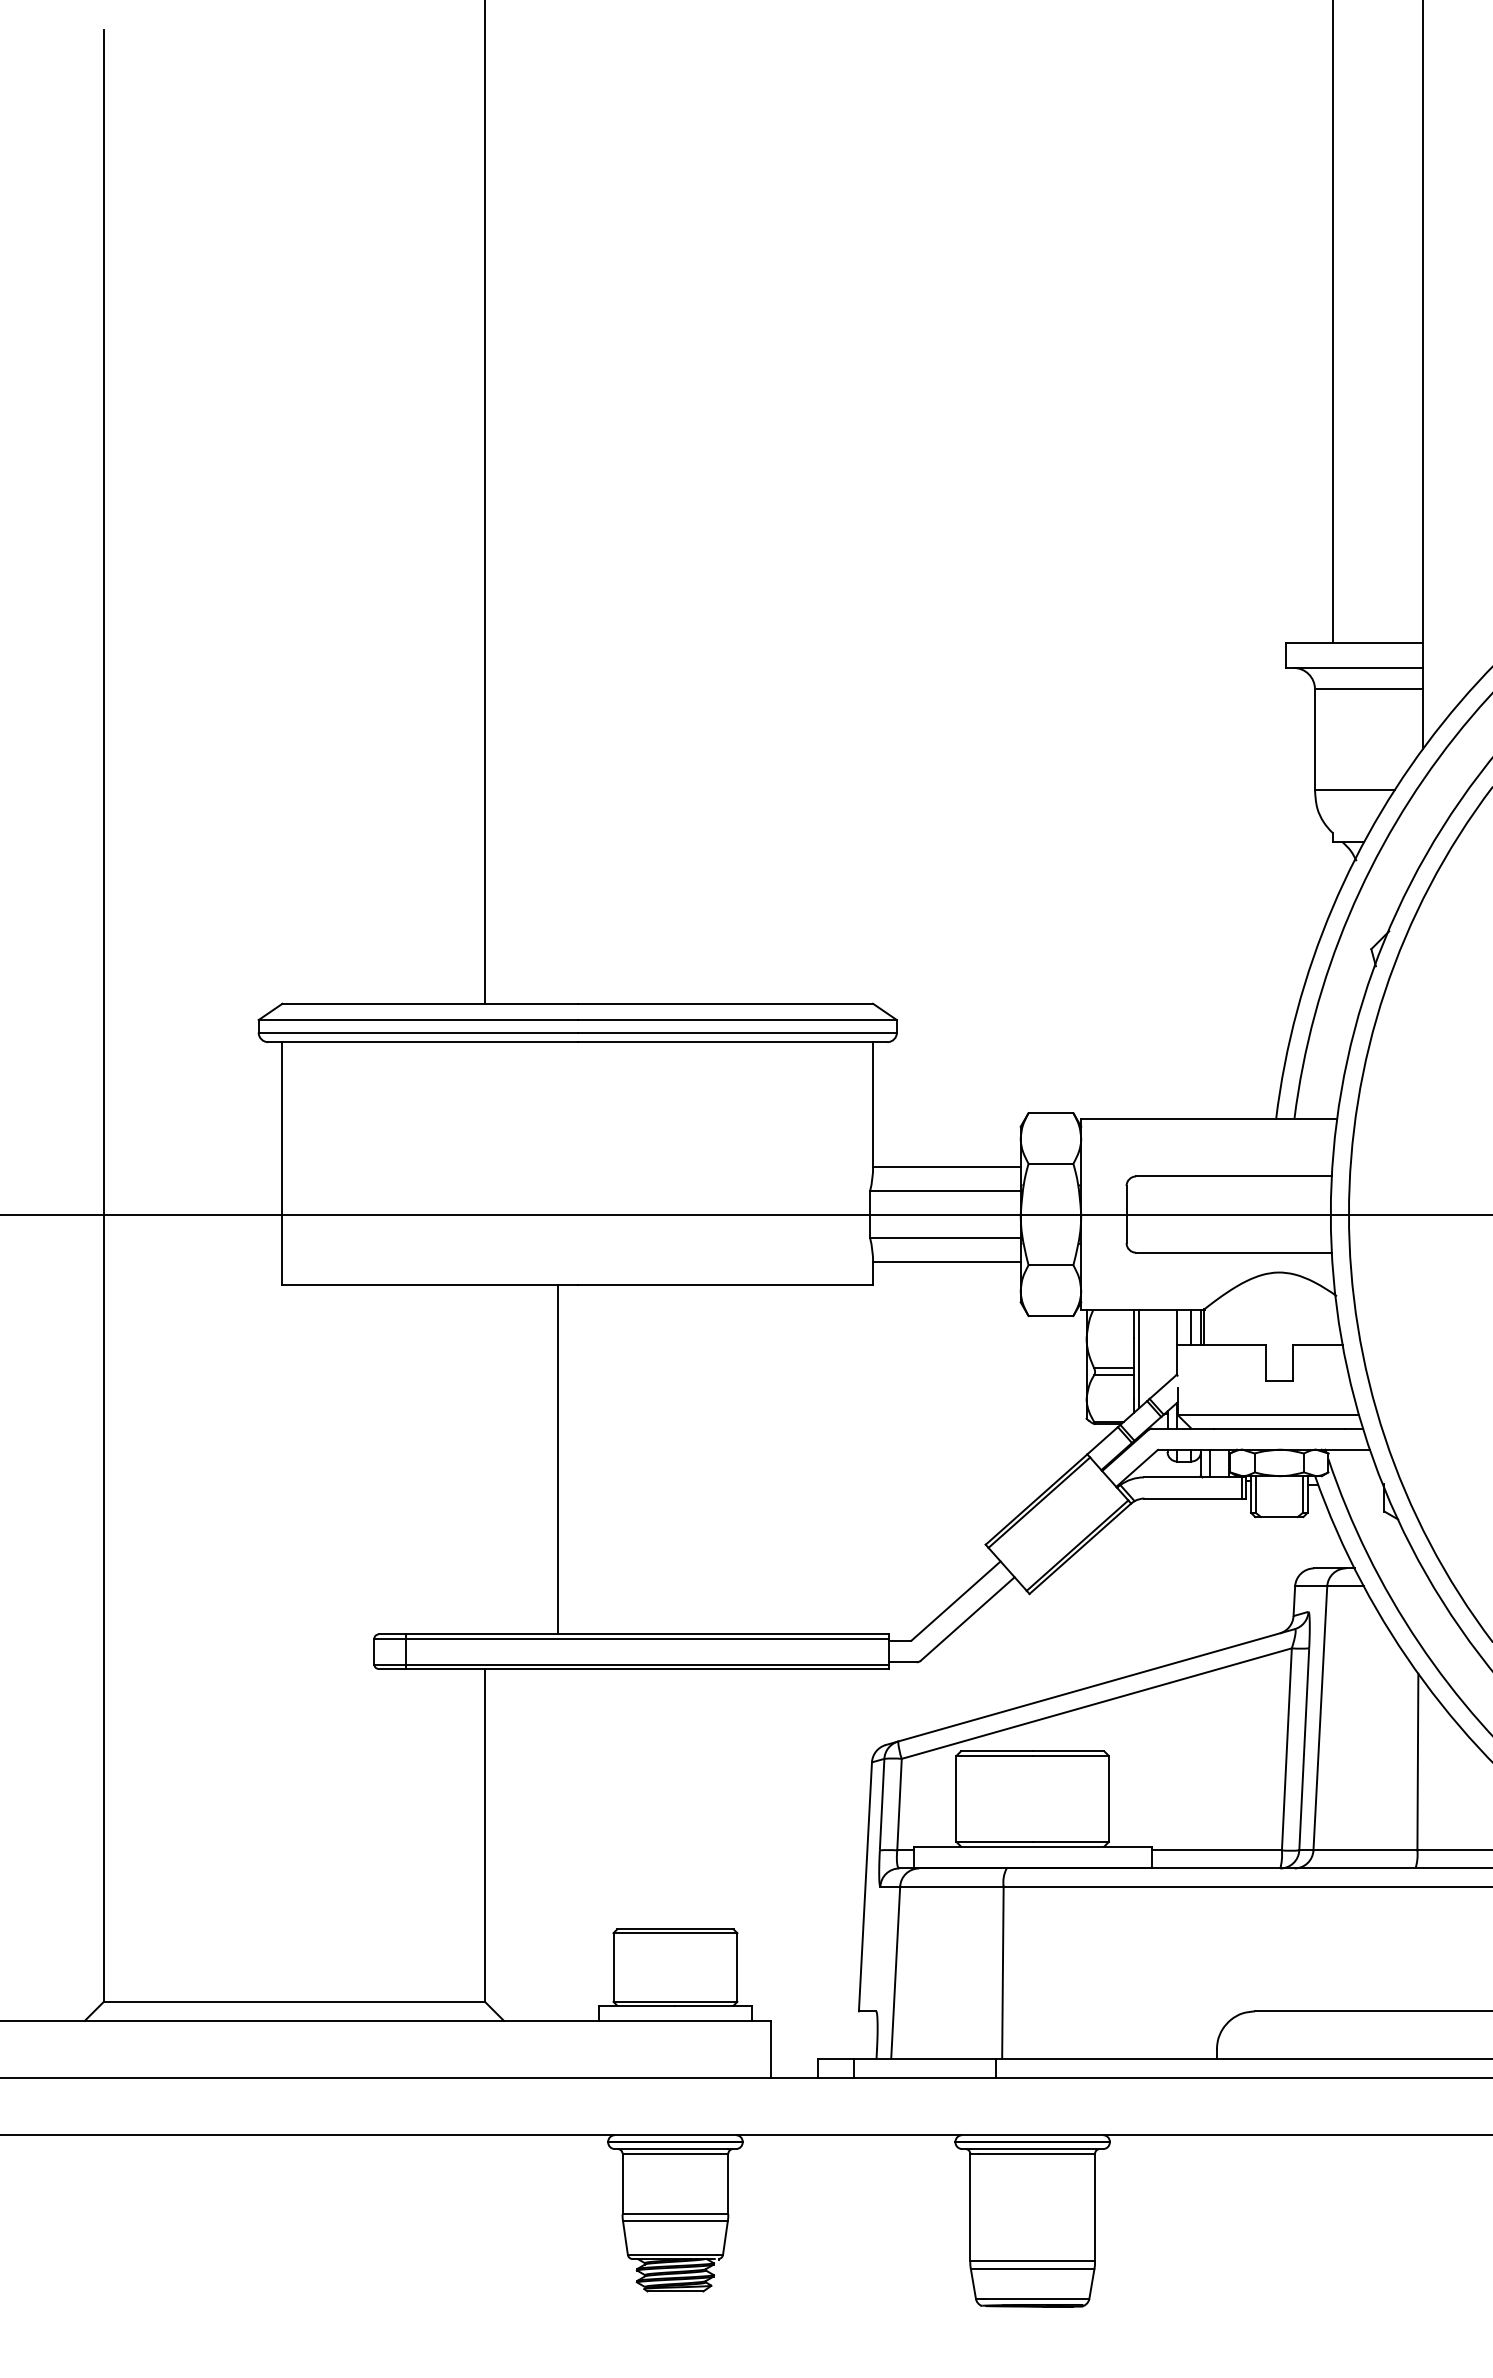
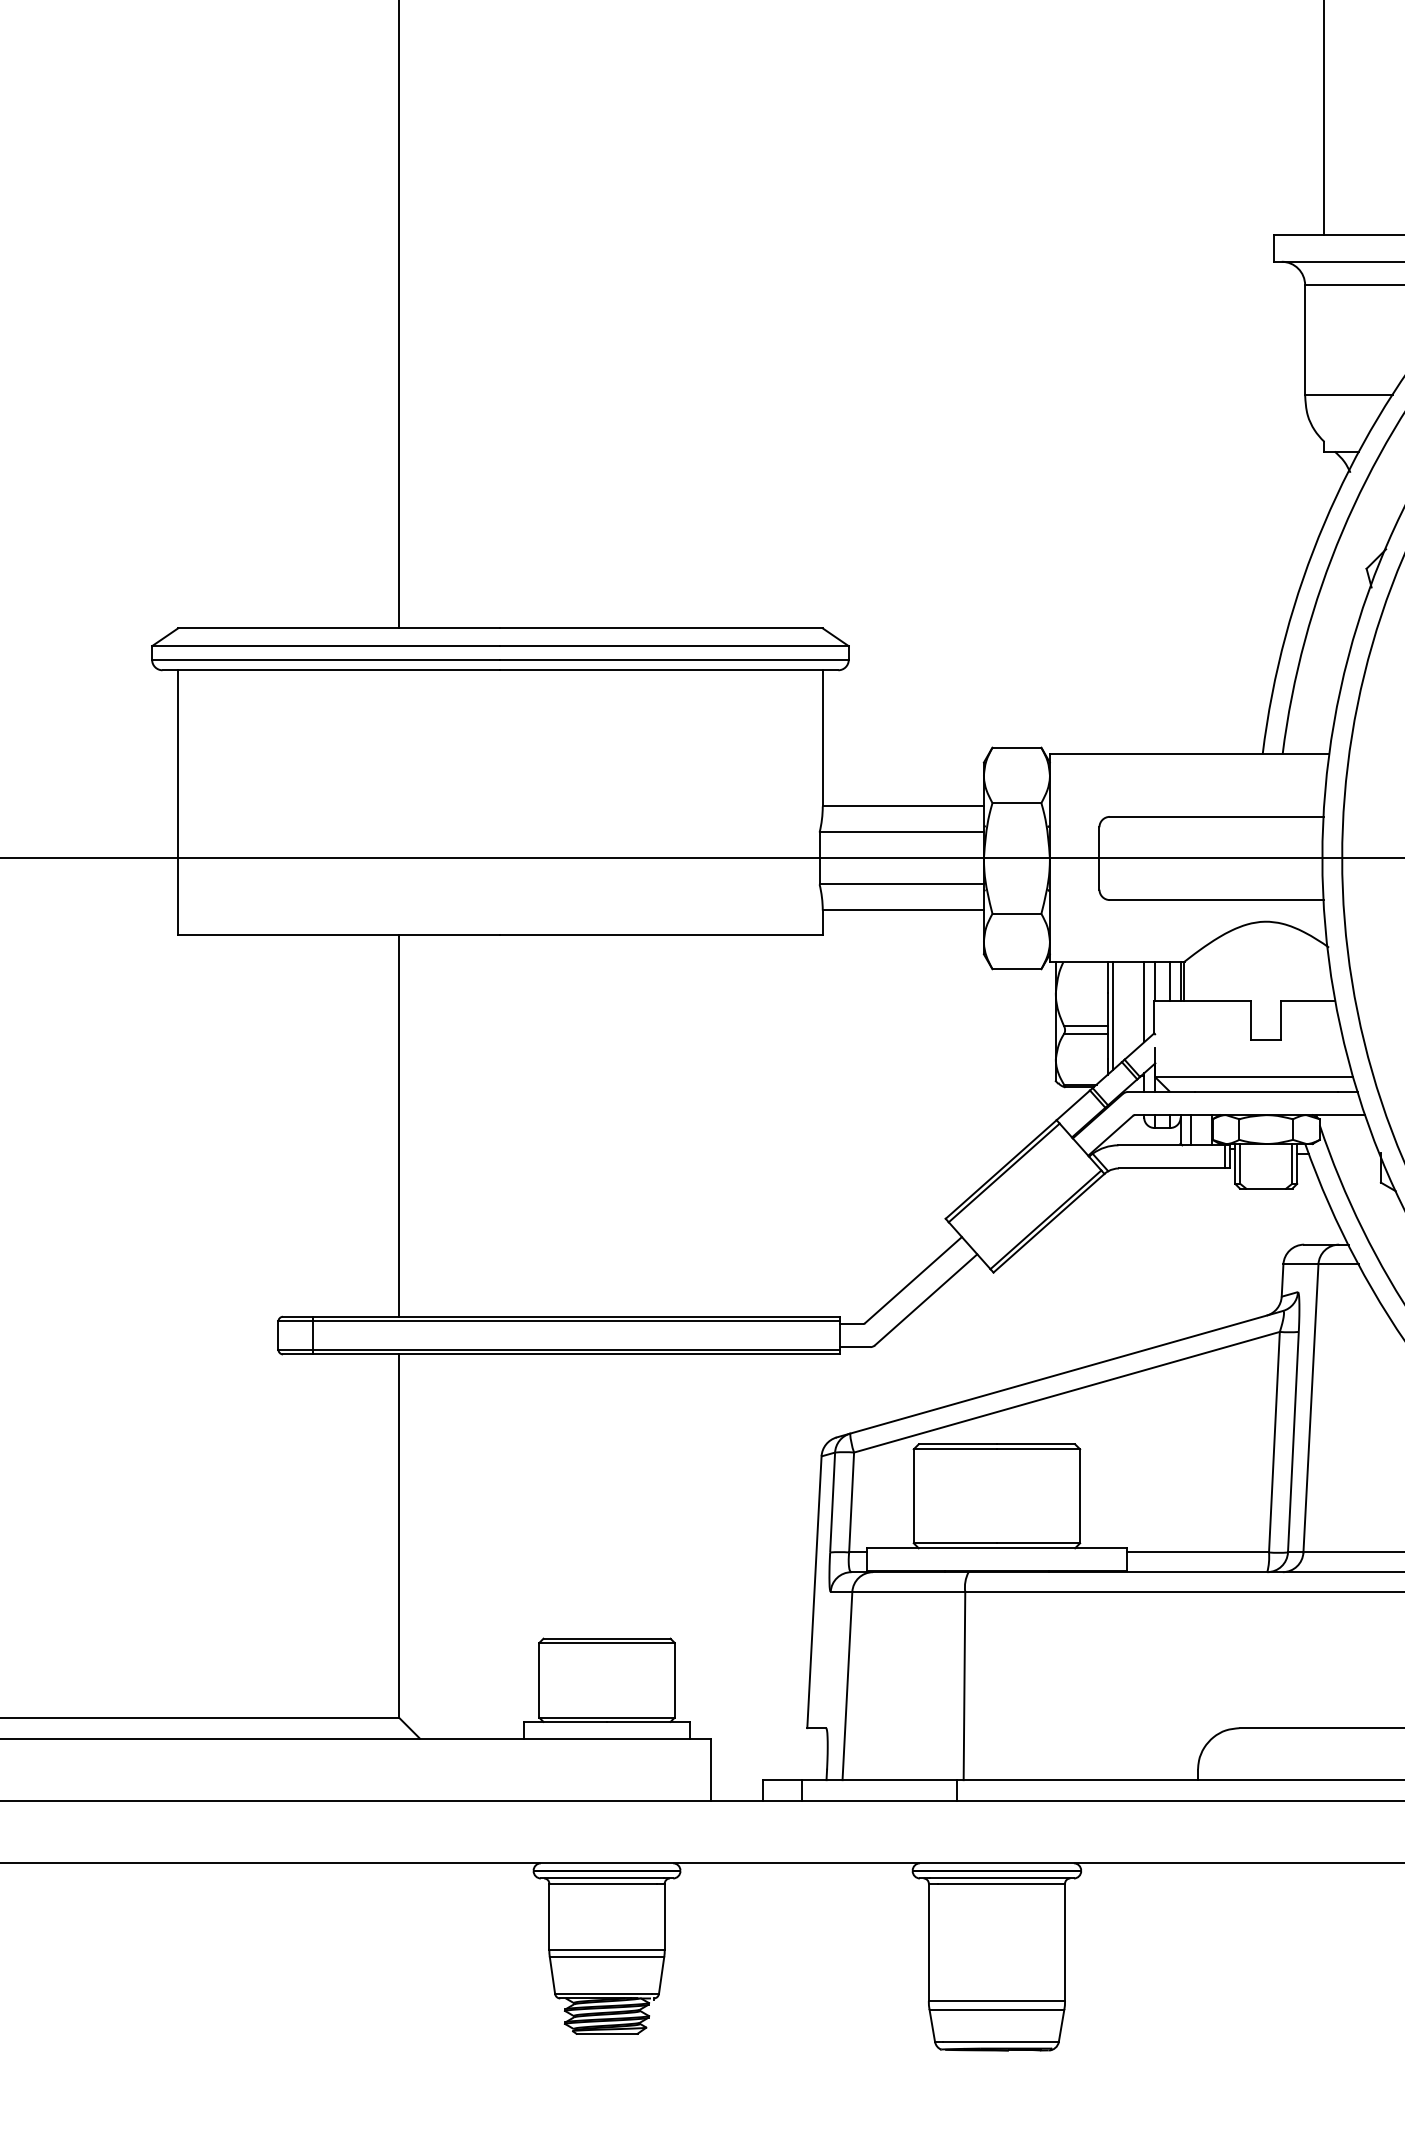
line: (1167, 1346) -> (1144, 1002), added
line: (557, 1459) -> (398, 1125), moved

